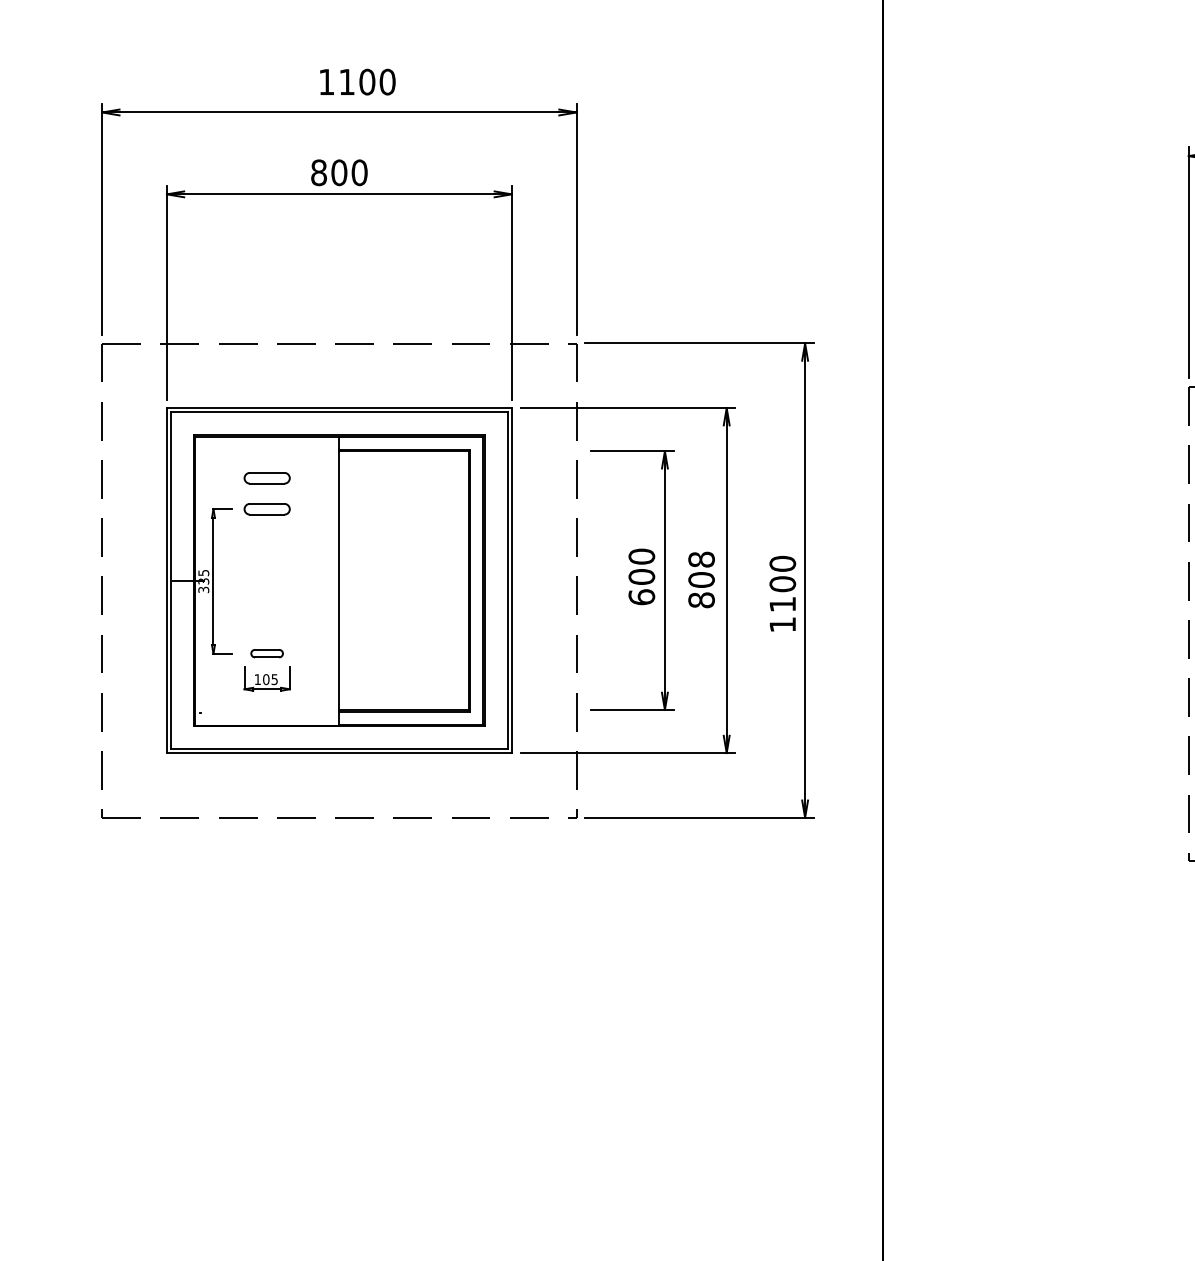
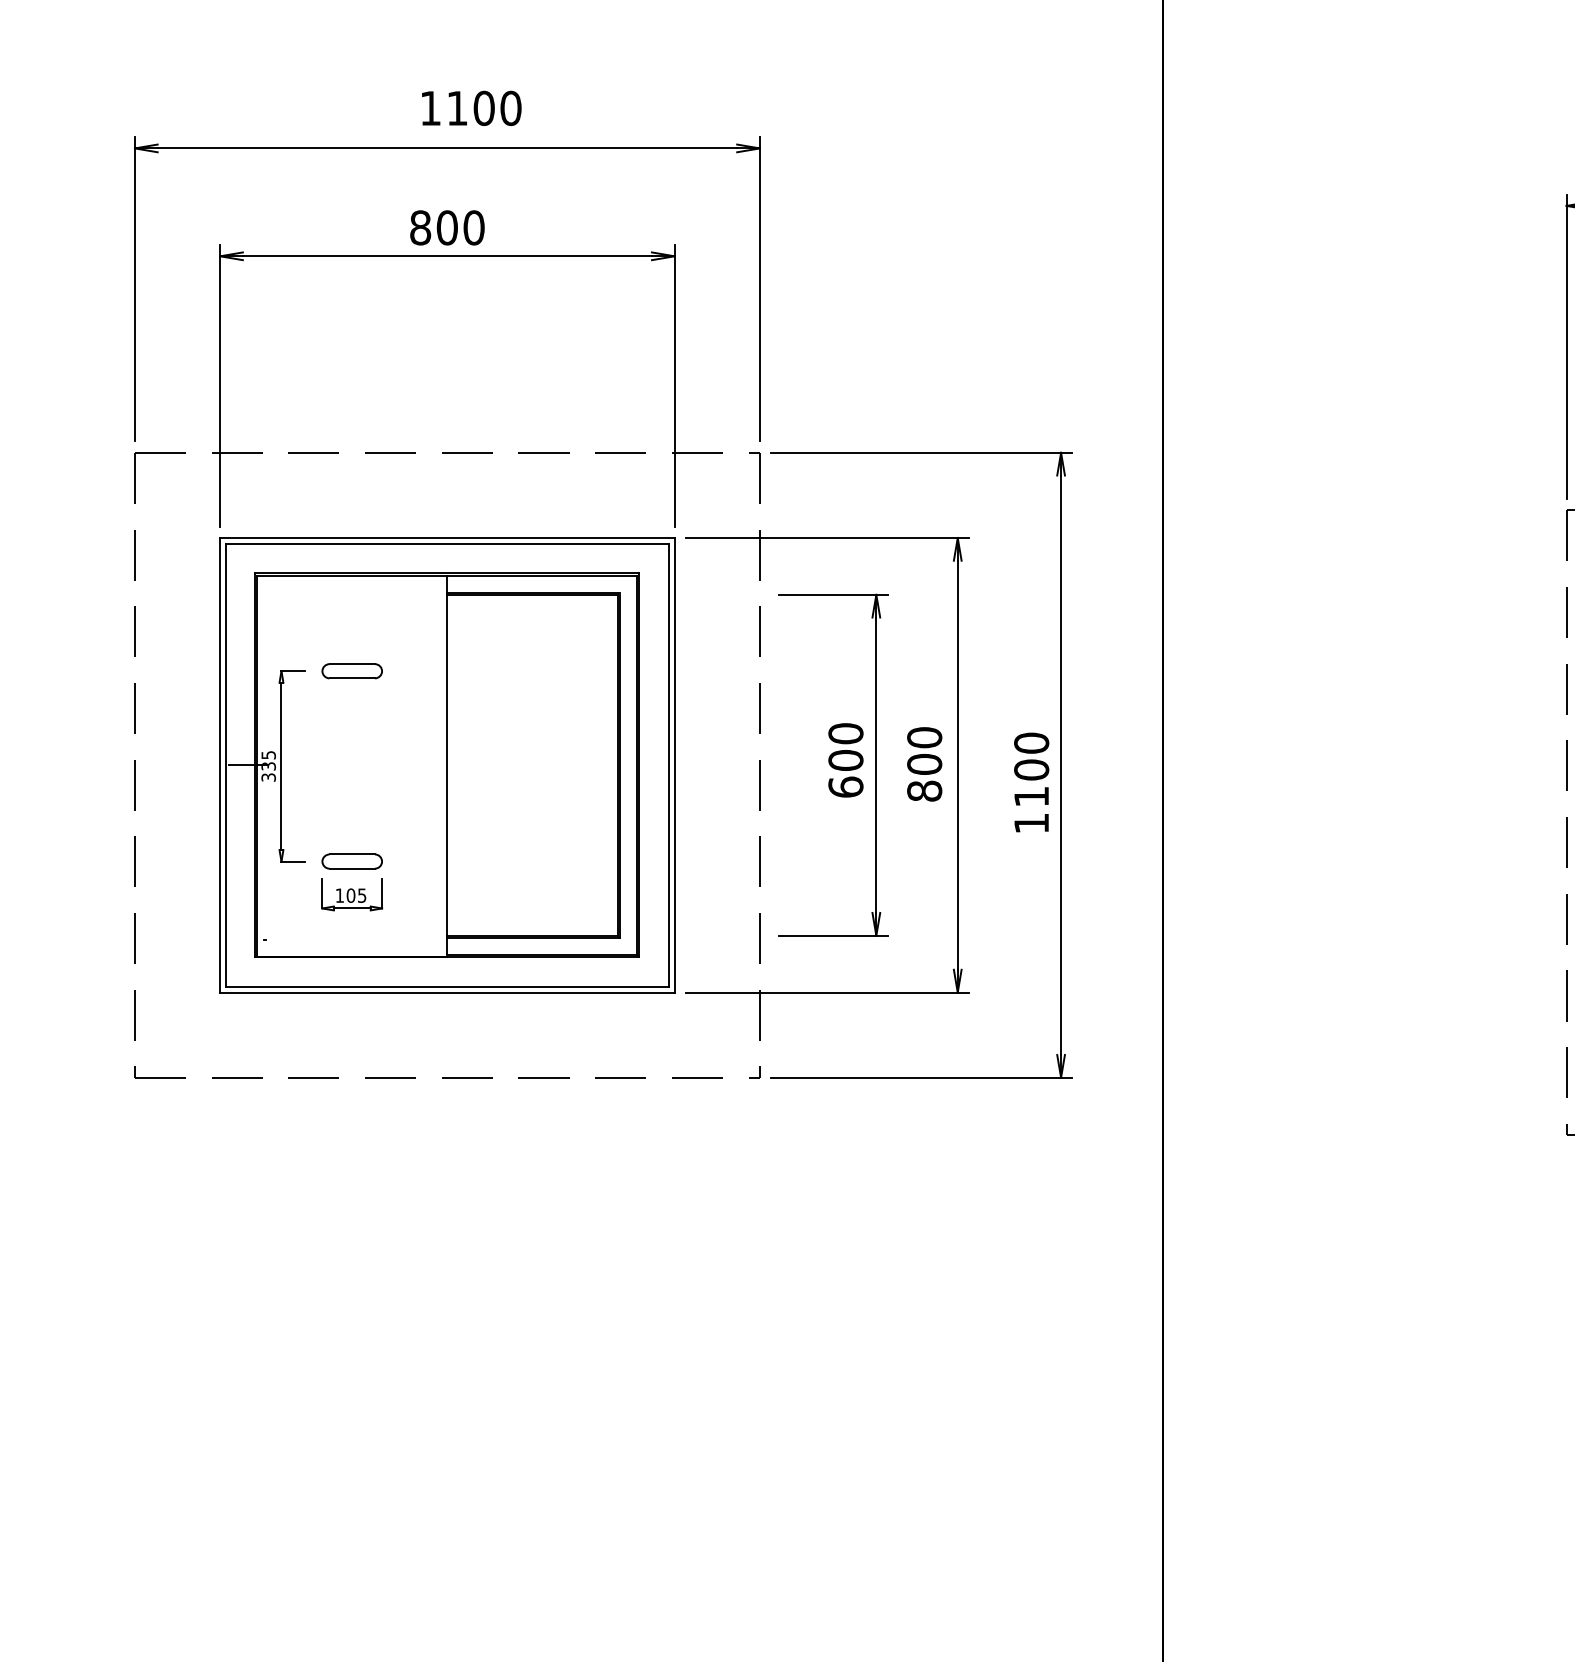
part: (266, 478) -> (351, 630), removed
text: (701, 559) -> (924, 737), 808 -> 800
part: (266, 653) -> (351, 861), size x1.43

